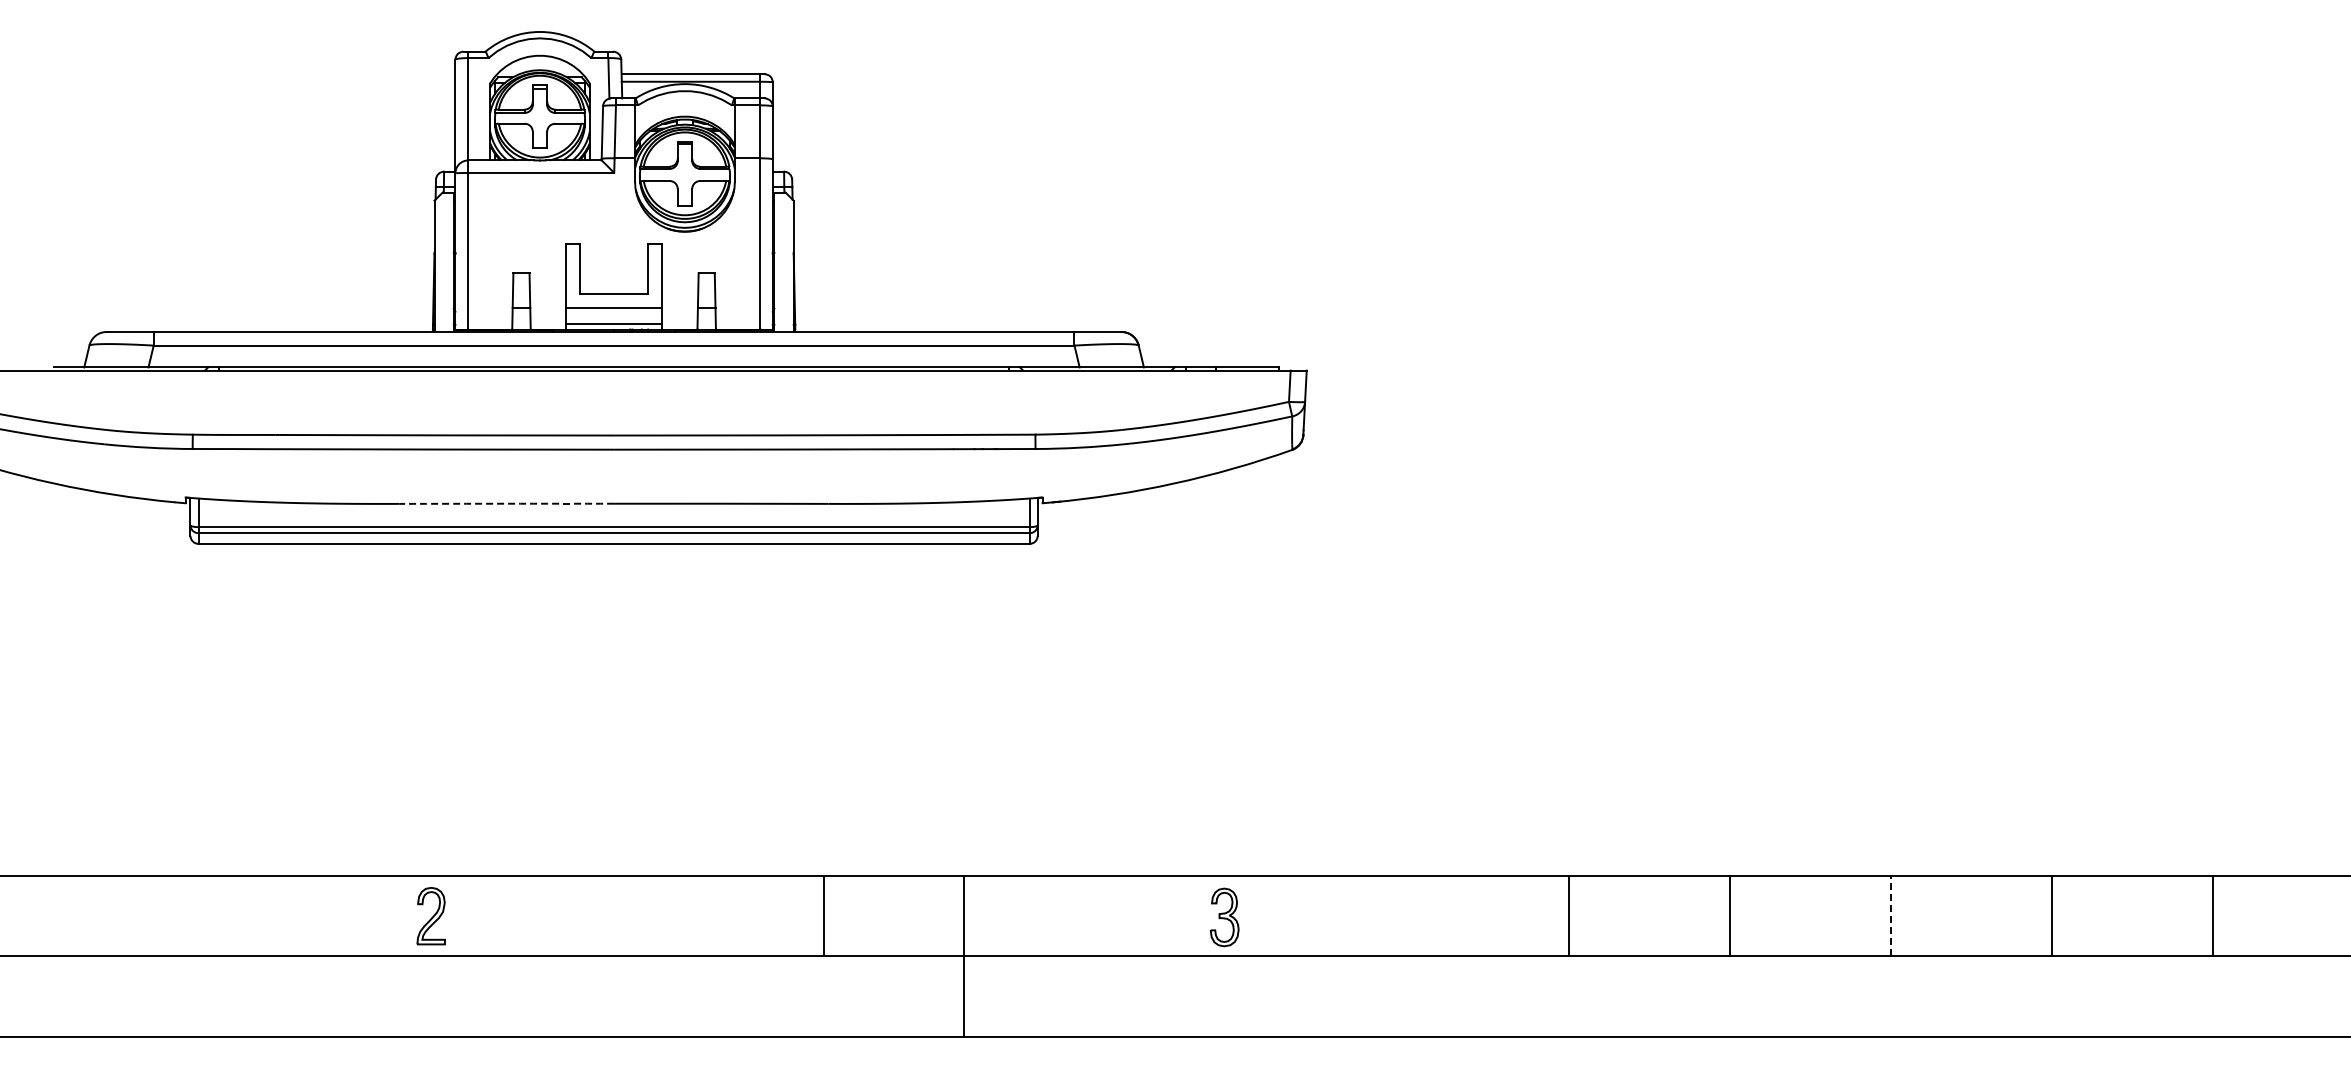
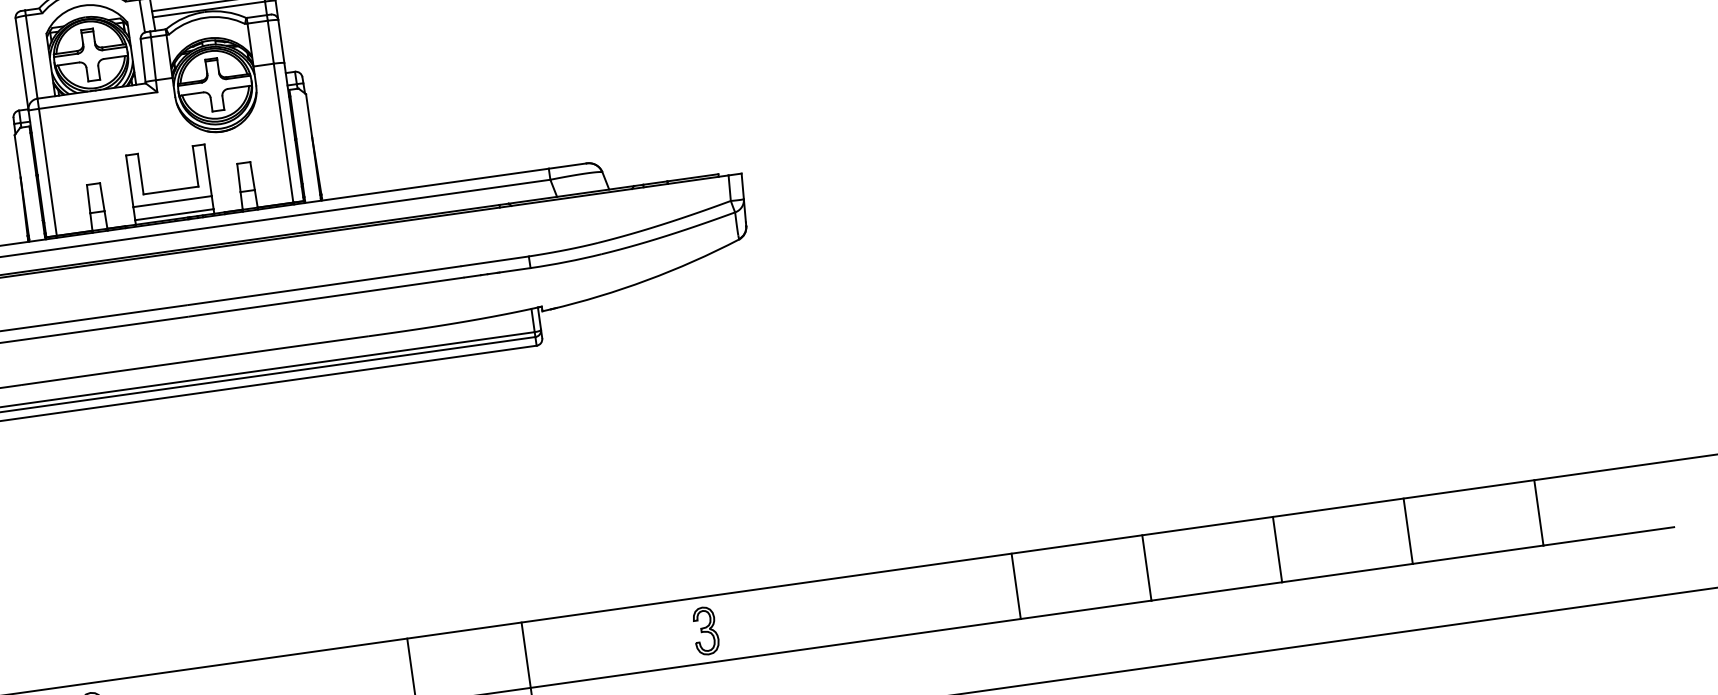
arc: (506, 503) -> (107, 372), dashed -> solid
line: (1890, 915) -> (1277, 549), dashed -> solid
part: (1224, 917) -> (705, 631), moved

